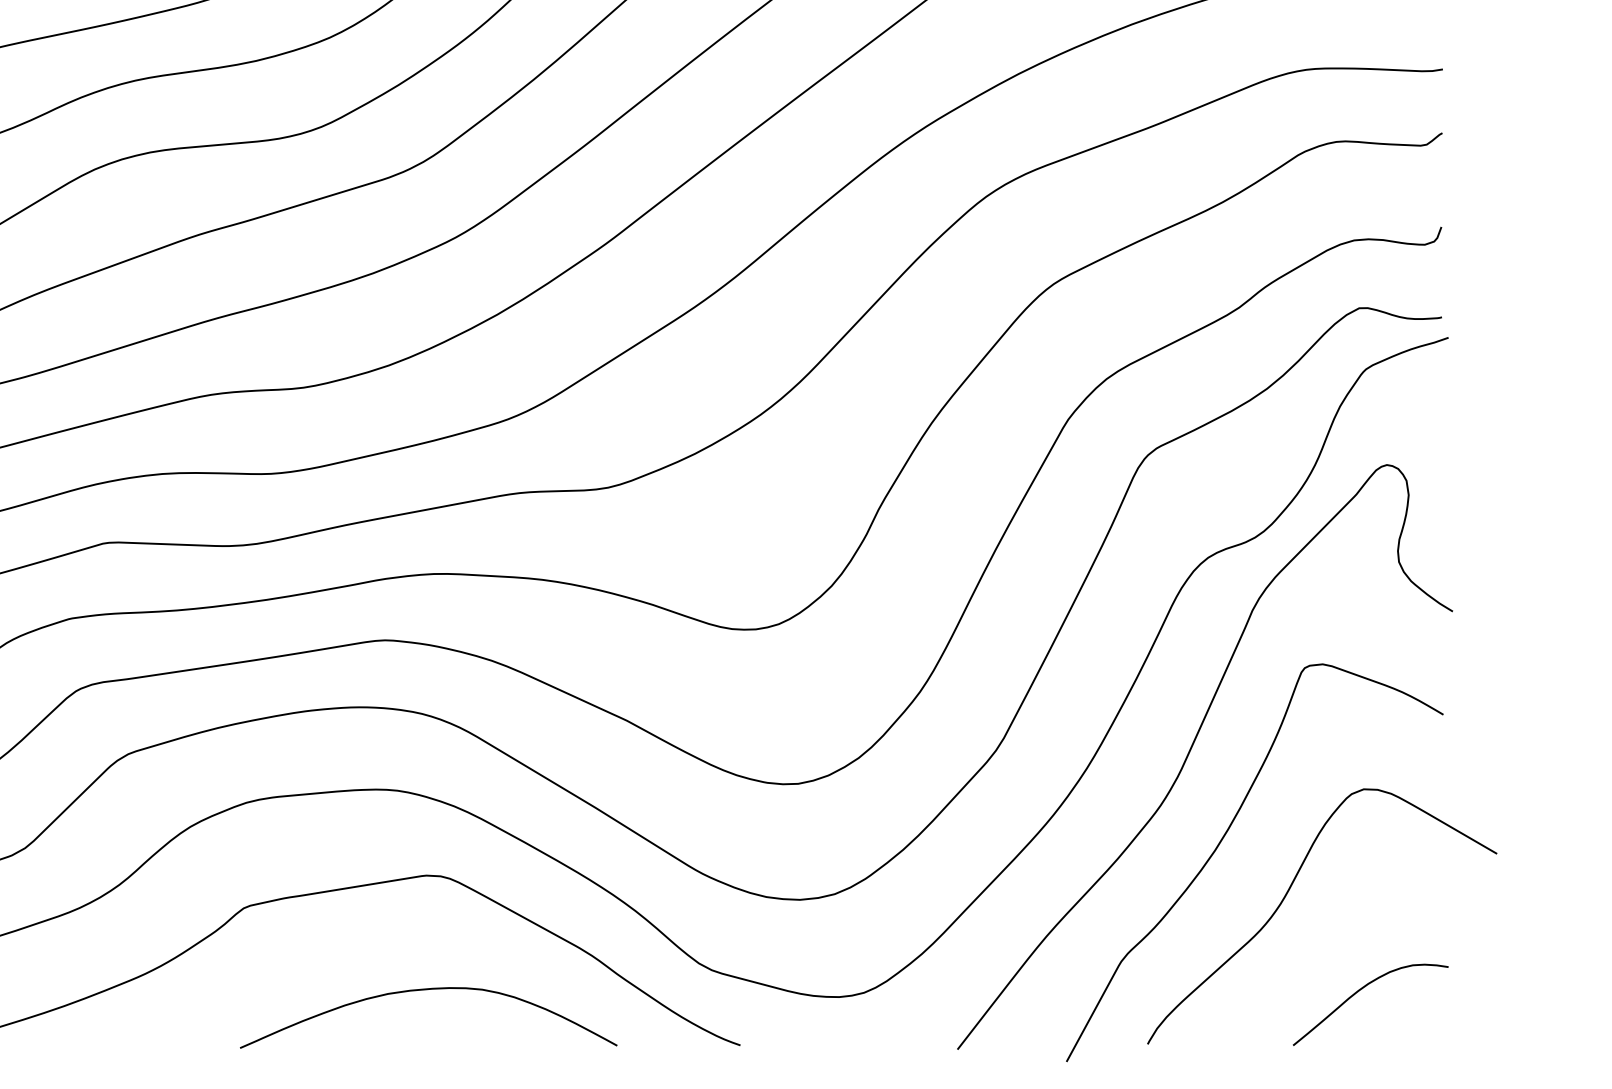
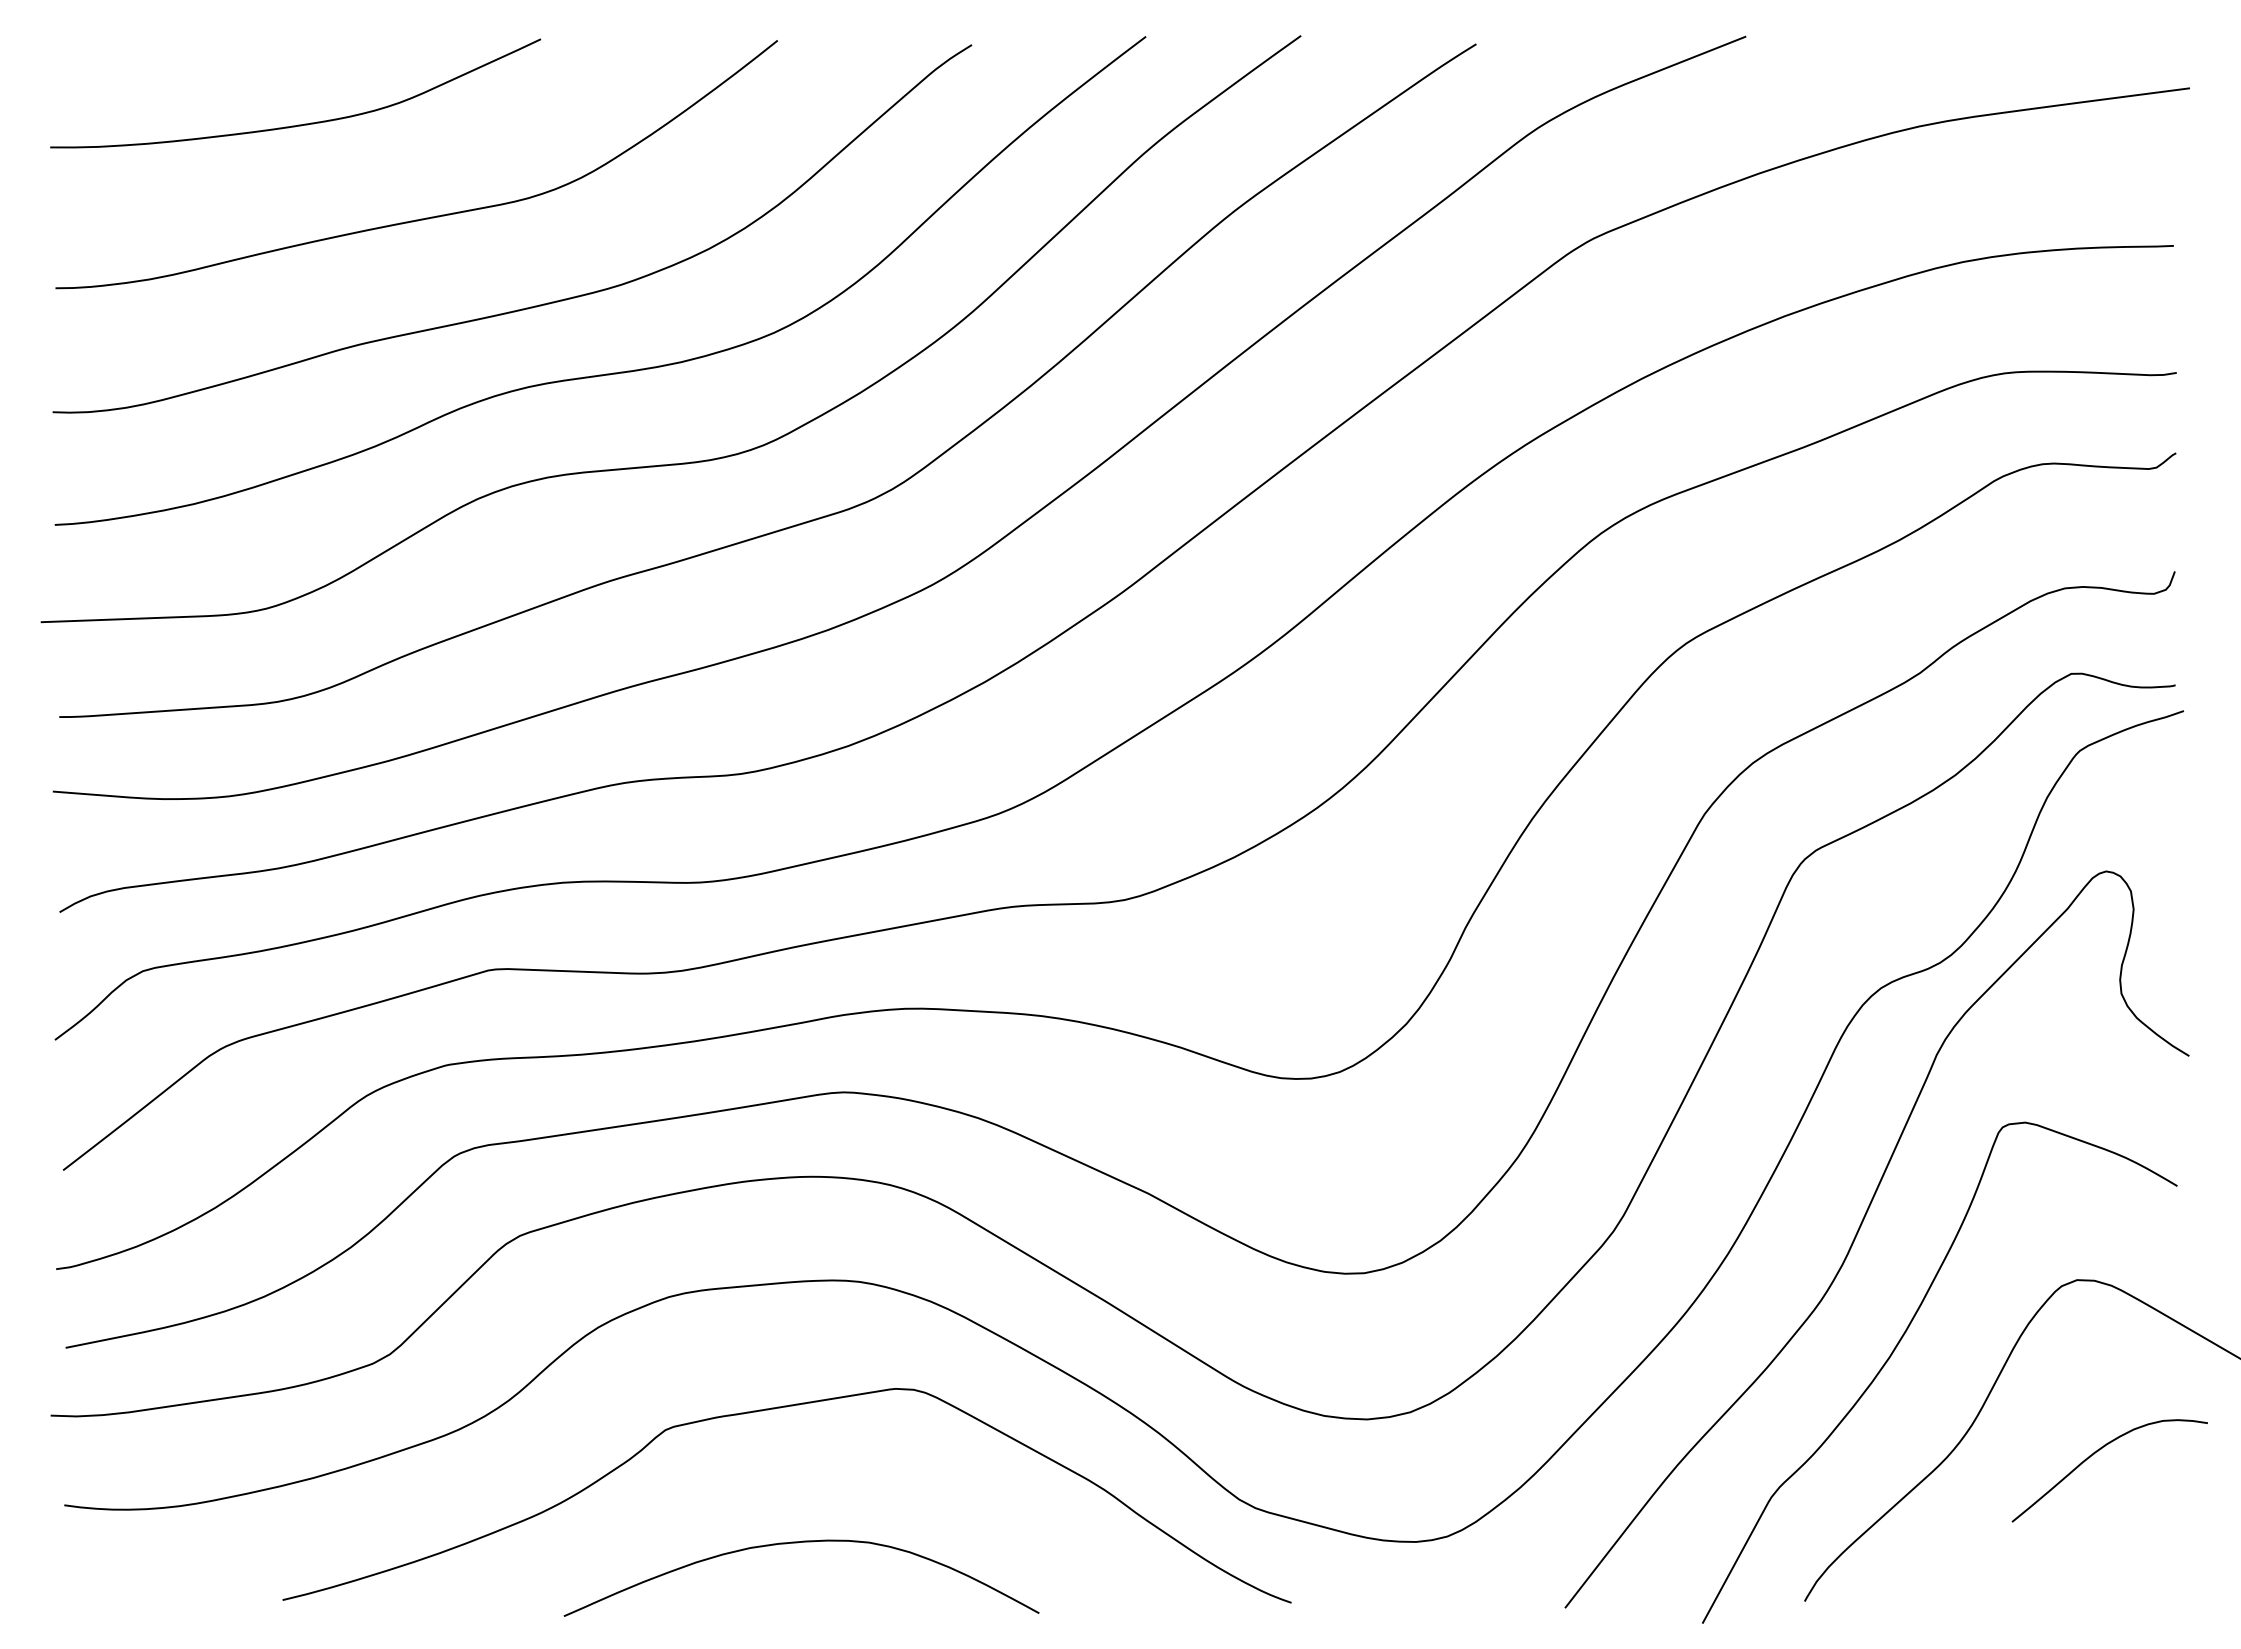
curve: (426, 990) -> (798, 1543), moved
curve: (1360, 990) -> (2097, 1452), moved

